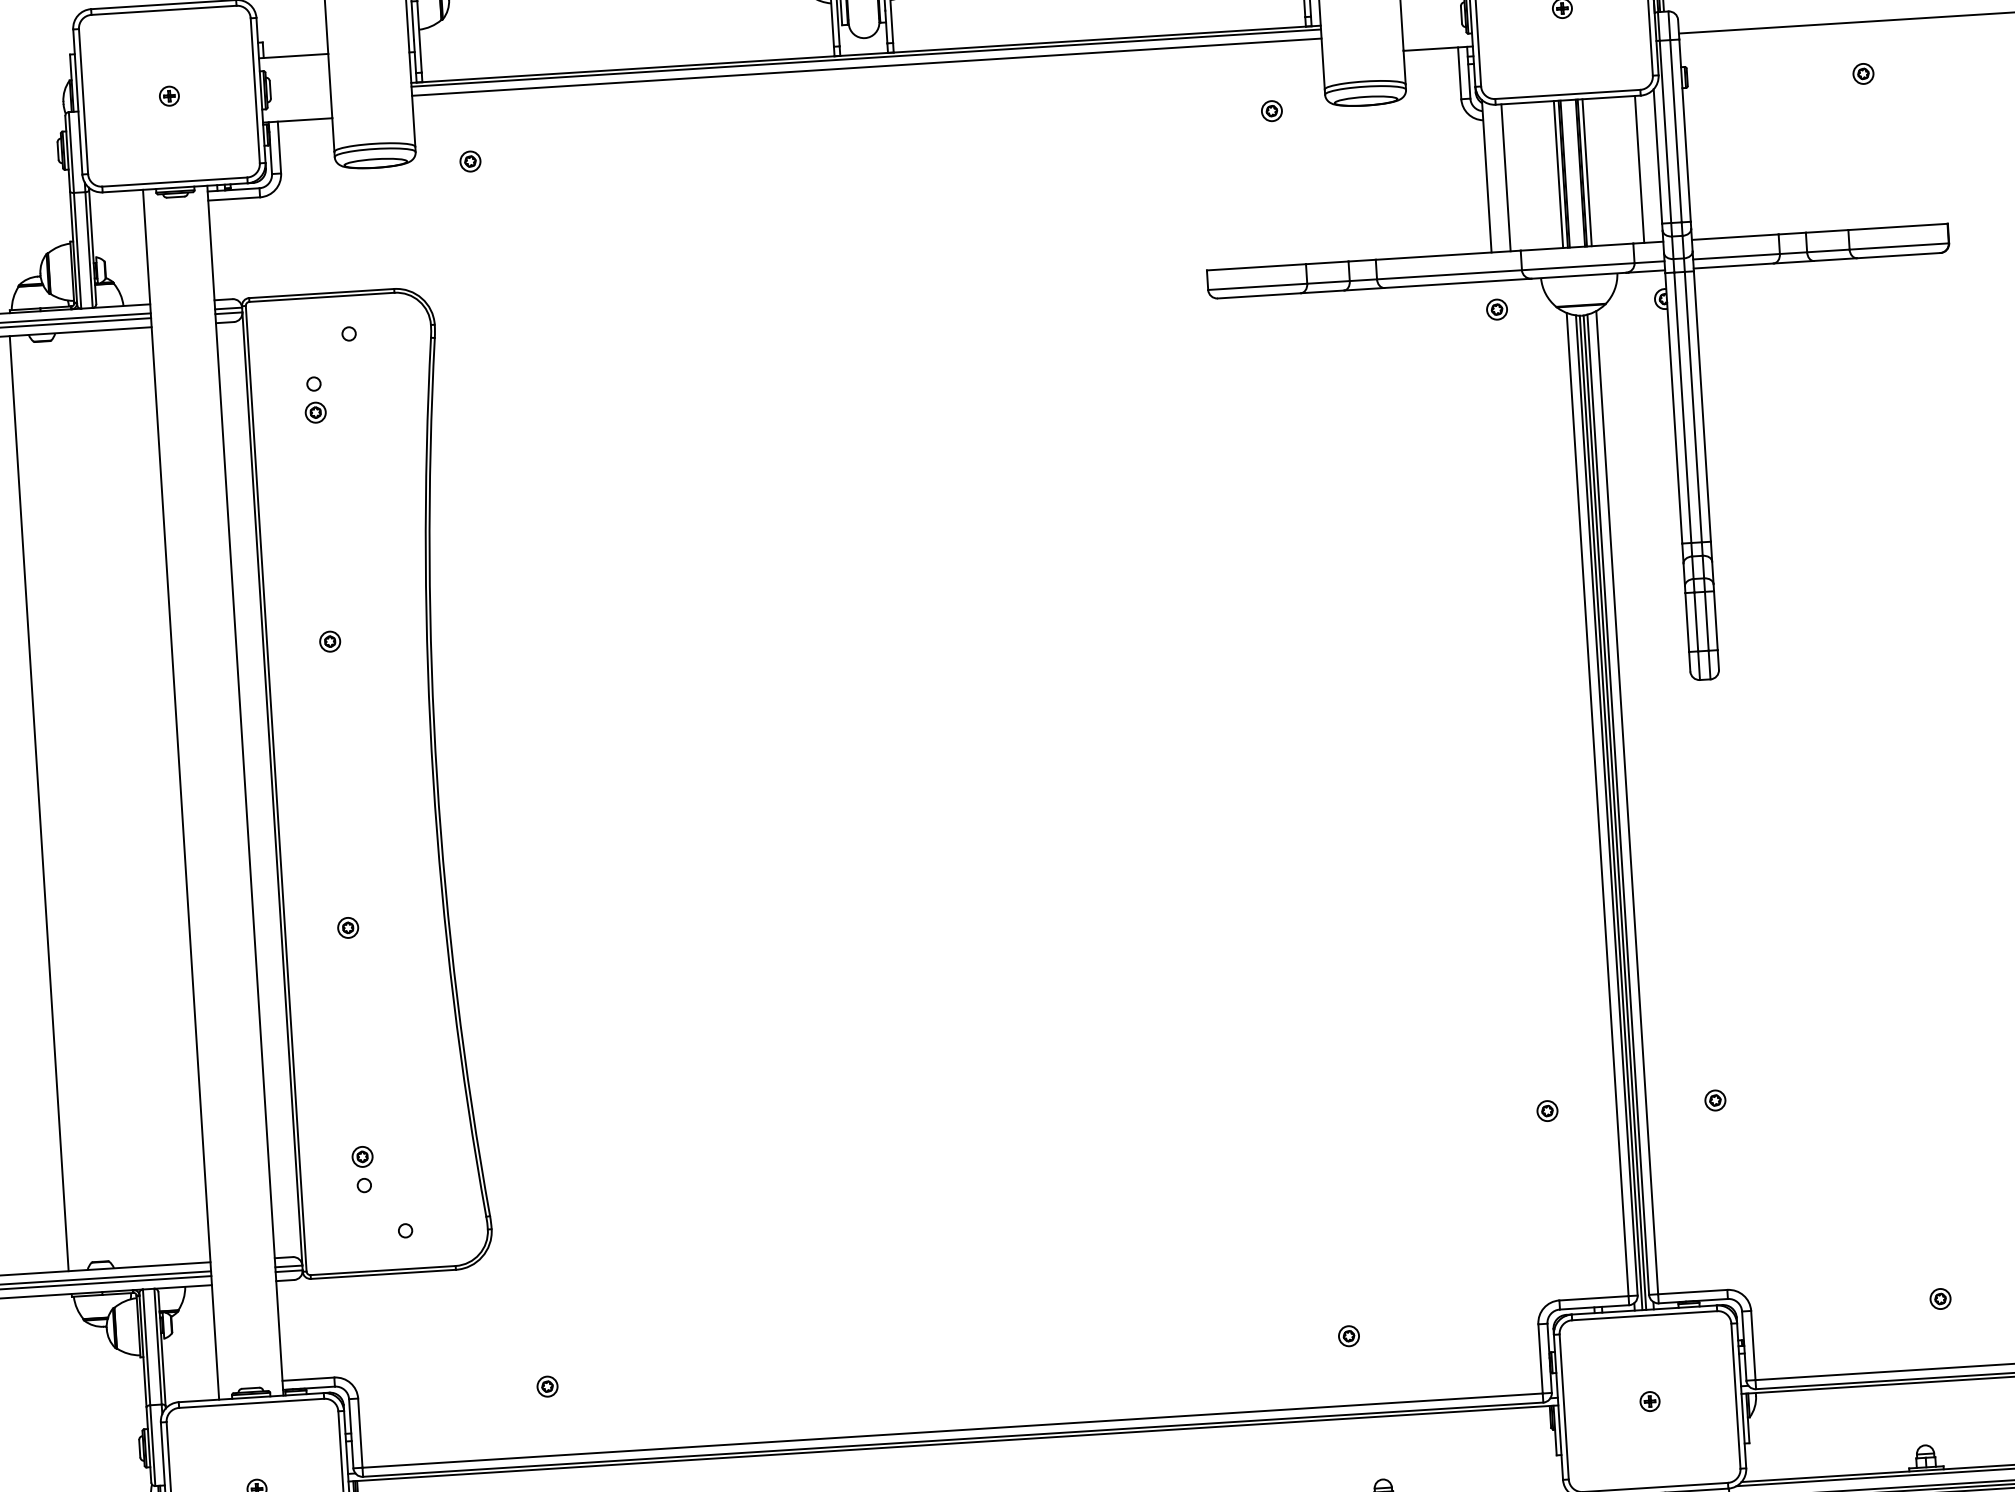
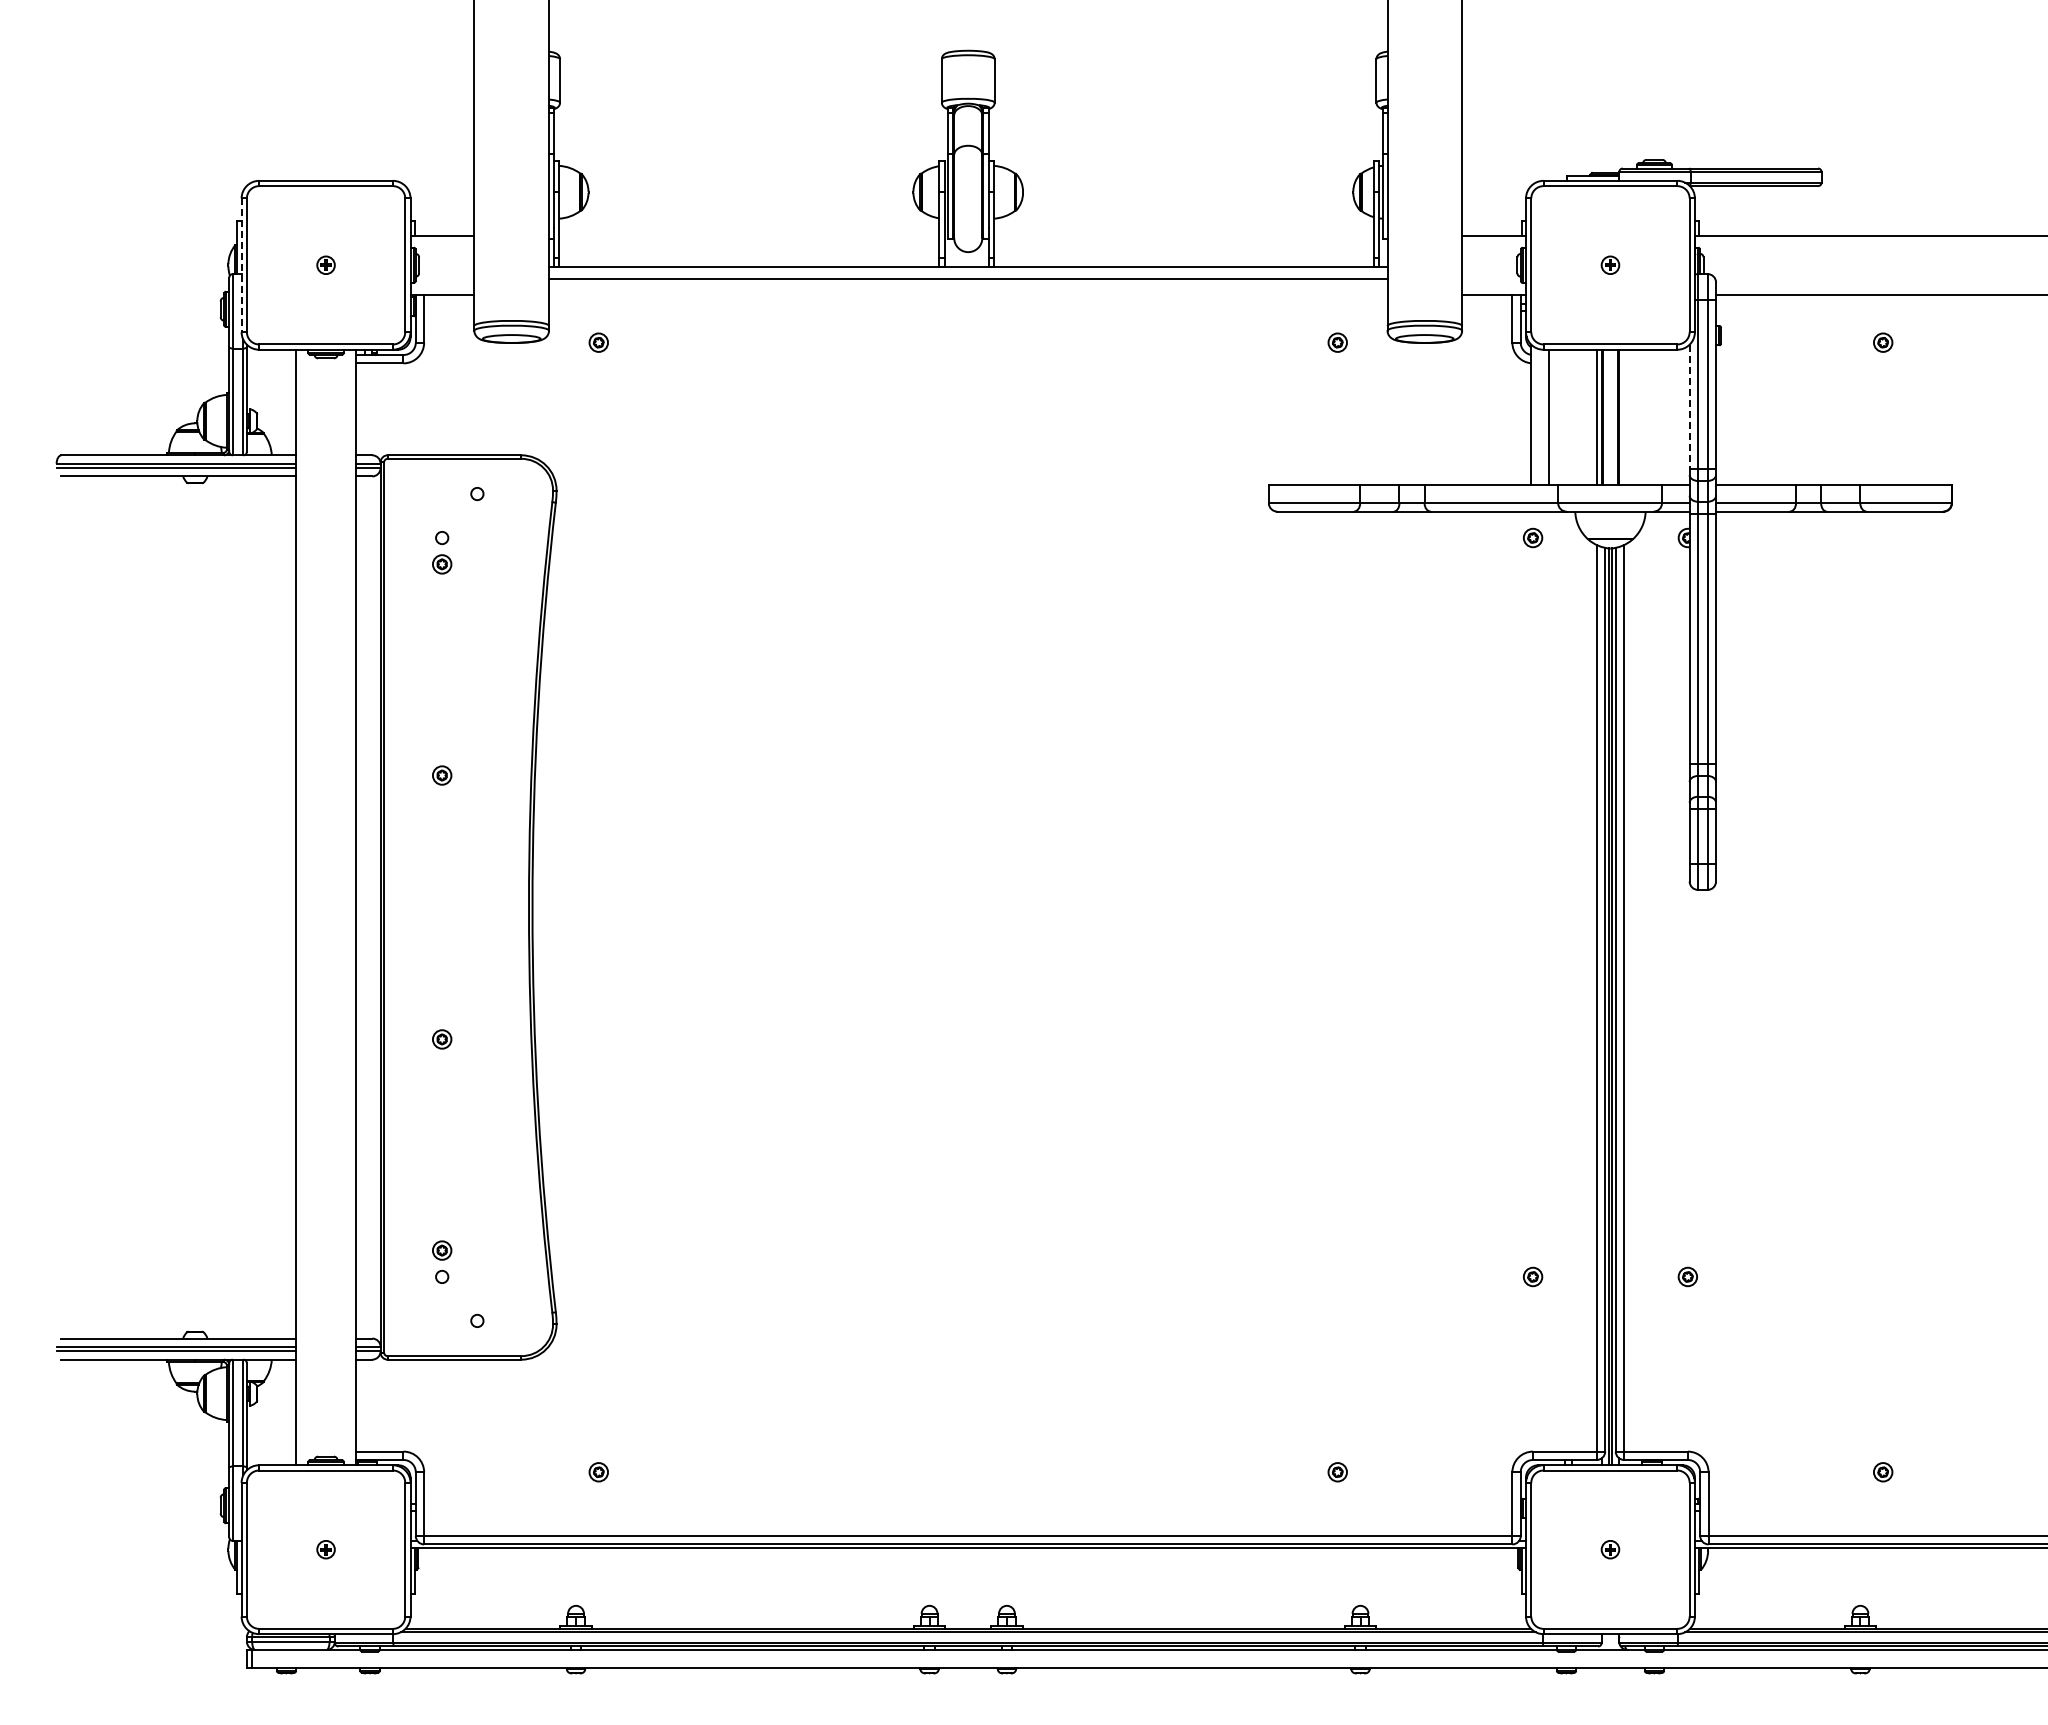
line: (866, 58) -> (968, 270), removed
line: (77, 102) -> (241, 265), solid -> dashed
line: (1657, 156) -> (1689, 406), solid -> dashed
line: (1640, 169) -> (1672, 417), removed
line: (1586, 172) -> (1623, 417), removed
line: (39, 803) -> (165, 907), removed

